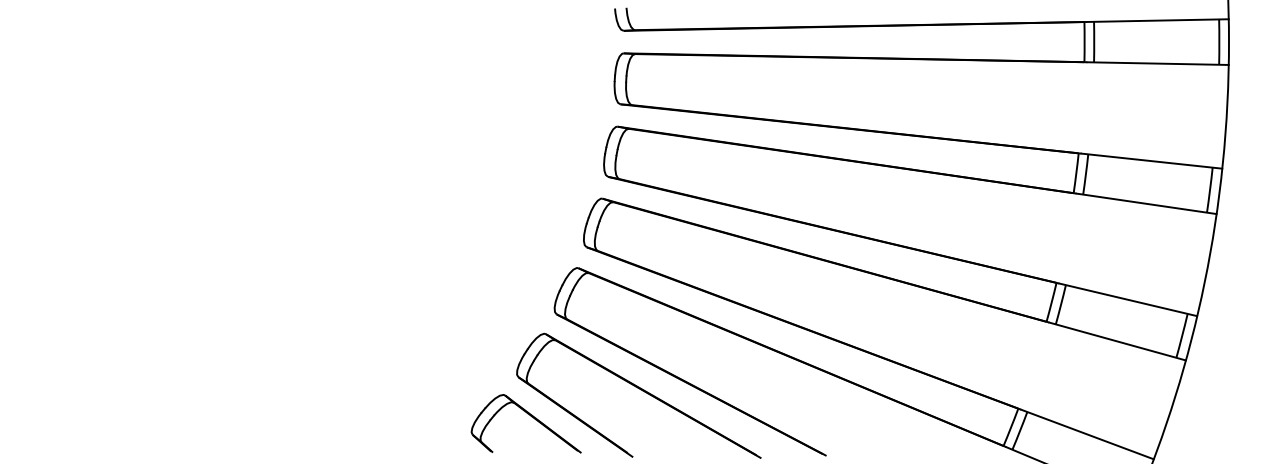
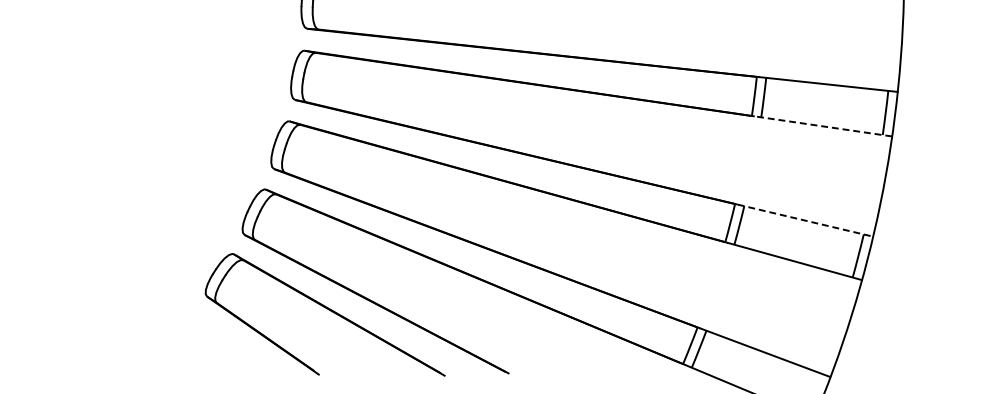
line: (1146, 203) -> (823, 126), solid -> dashed
line: (1128, 299) -> (805, 220), solid -> dashed
part: (531, 417) -> (219, 336), removed

